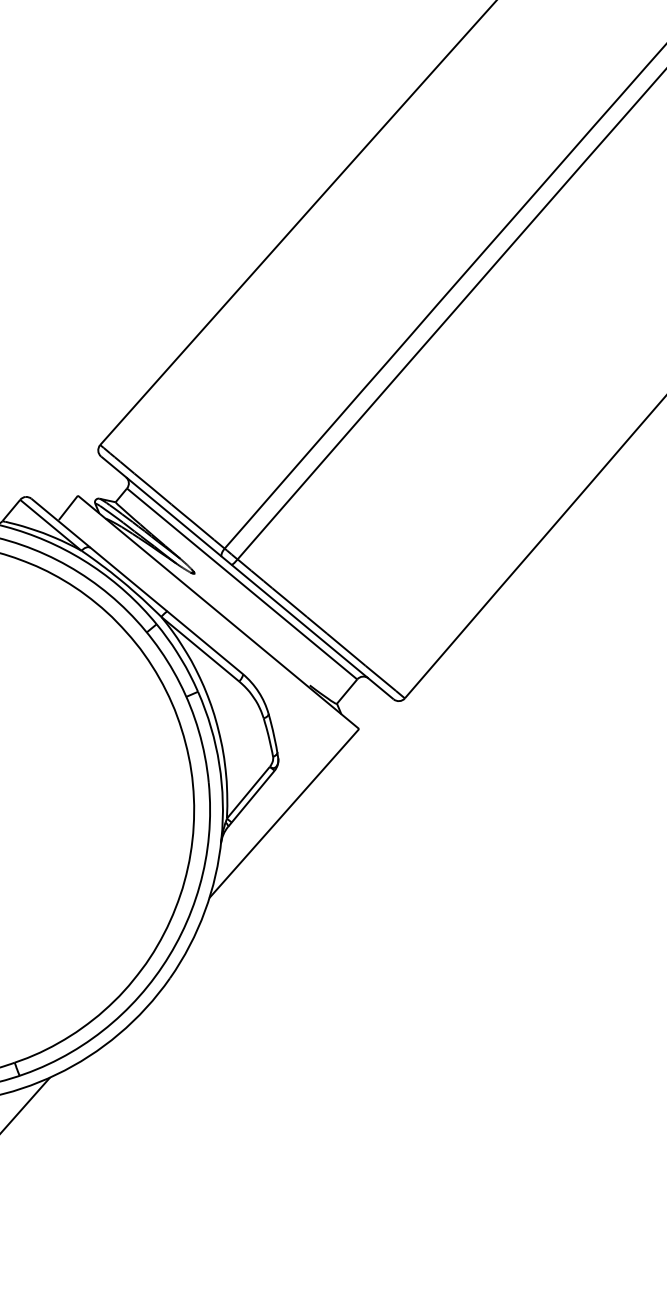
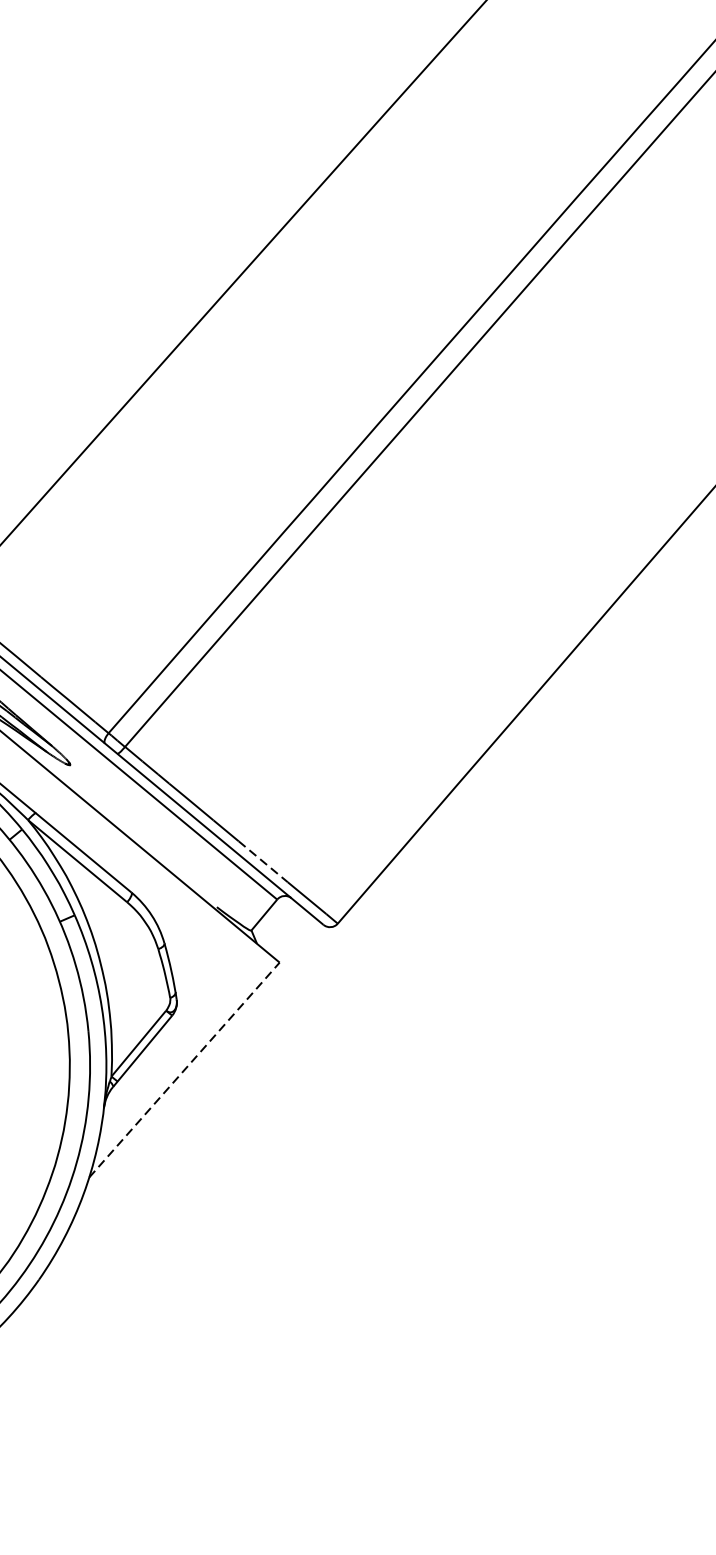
line: (346, 650) -> (263, 862), solid -> dashed
line: (284, 813) -> (184, 1070), solid -> dashed

